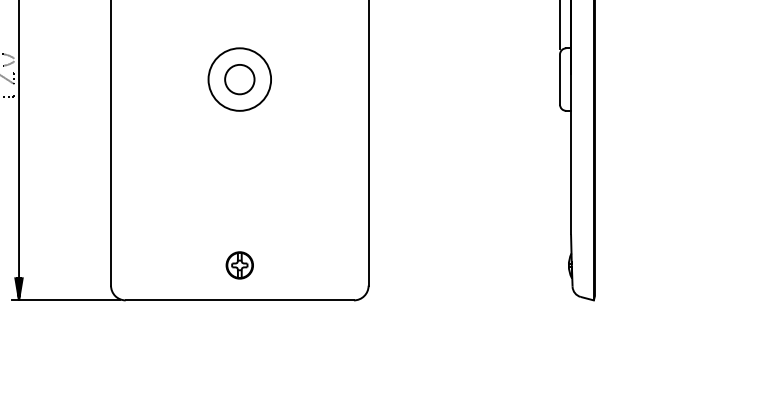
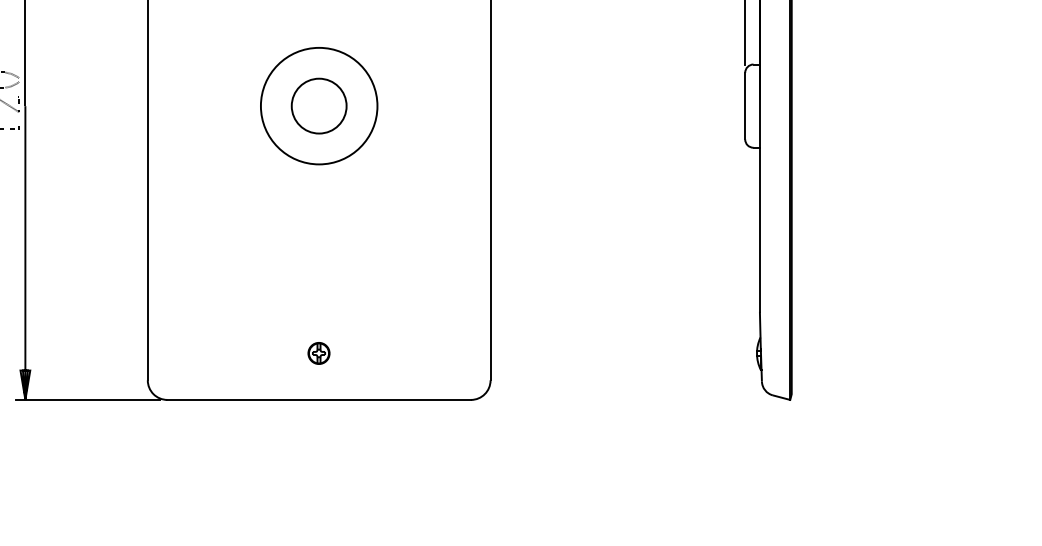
circle: (239, 79) -> (318, 106), size x1.4
circle: (239, 79) -> (318, 106), size x1.4
part: (239, 265) -> (318, 353), size x0.6

